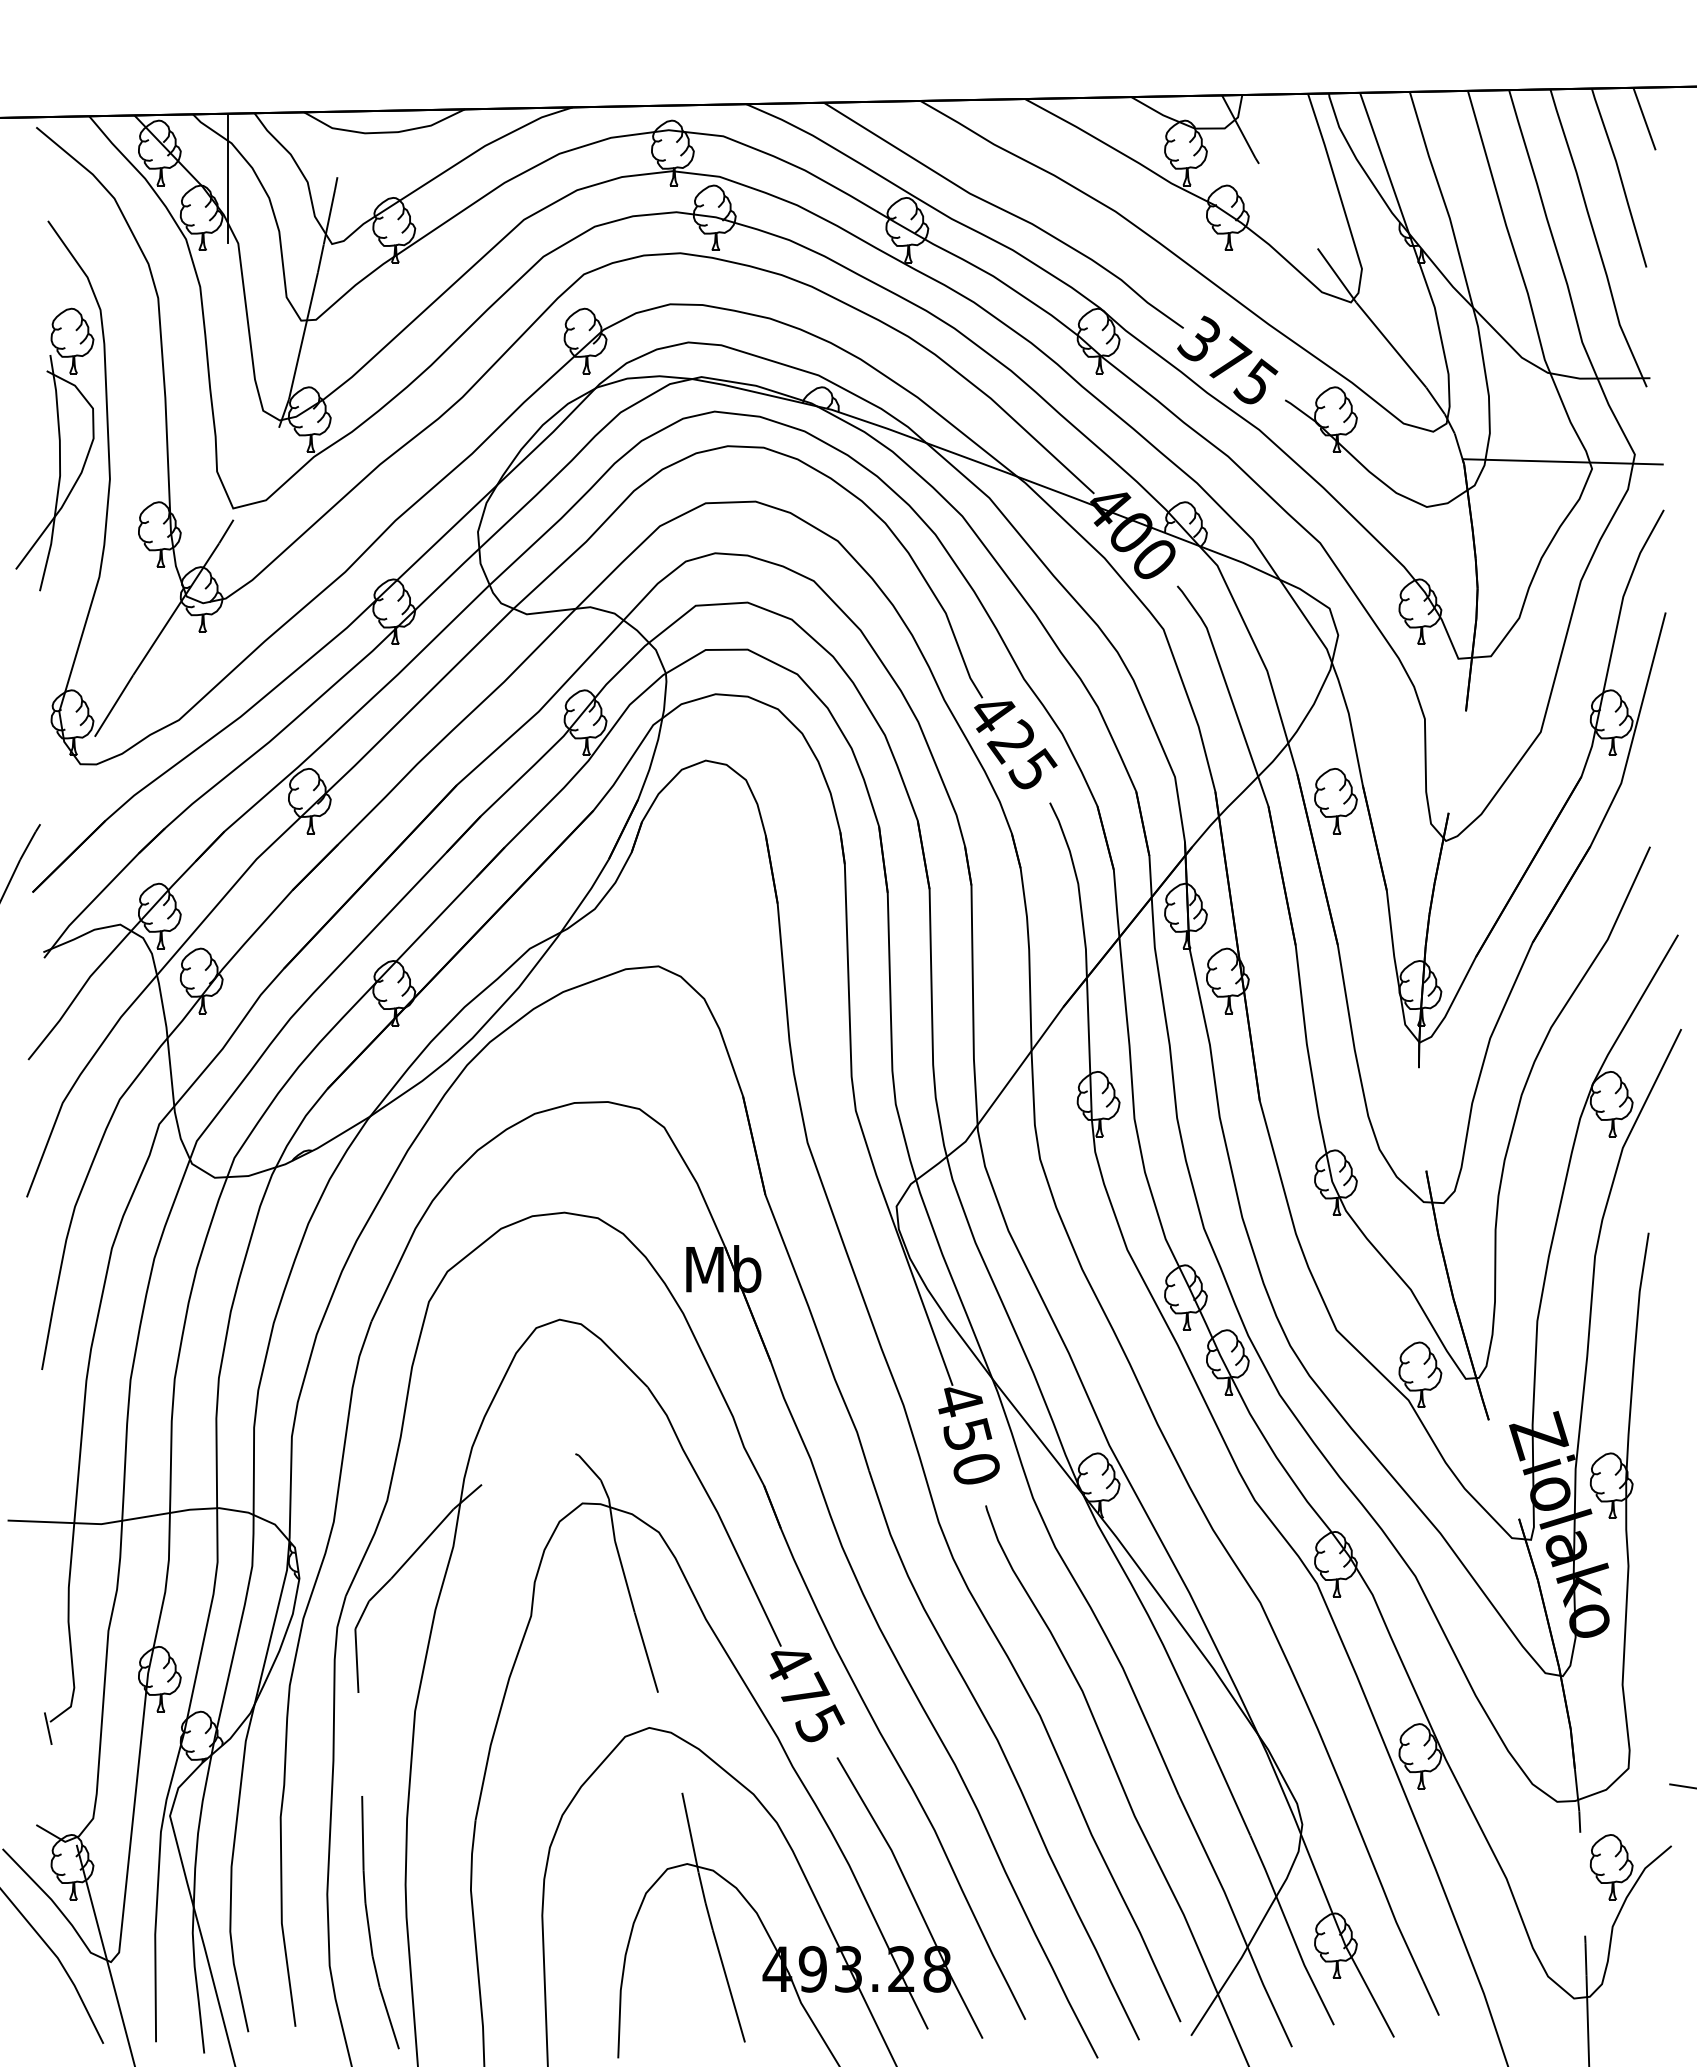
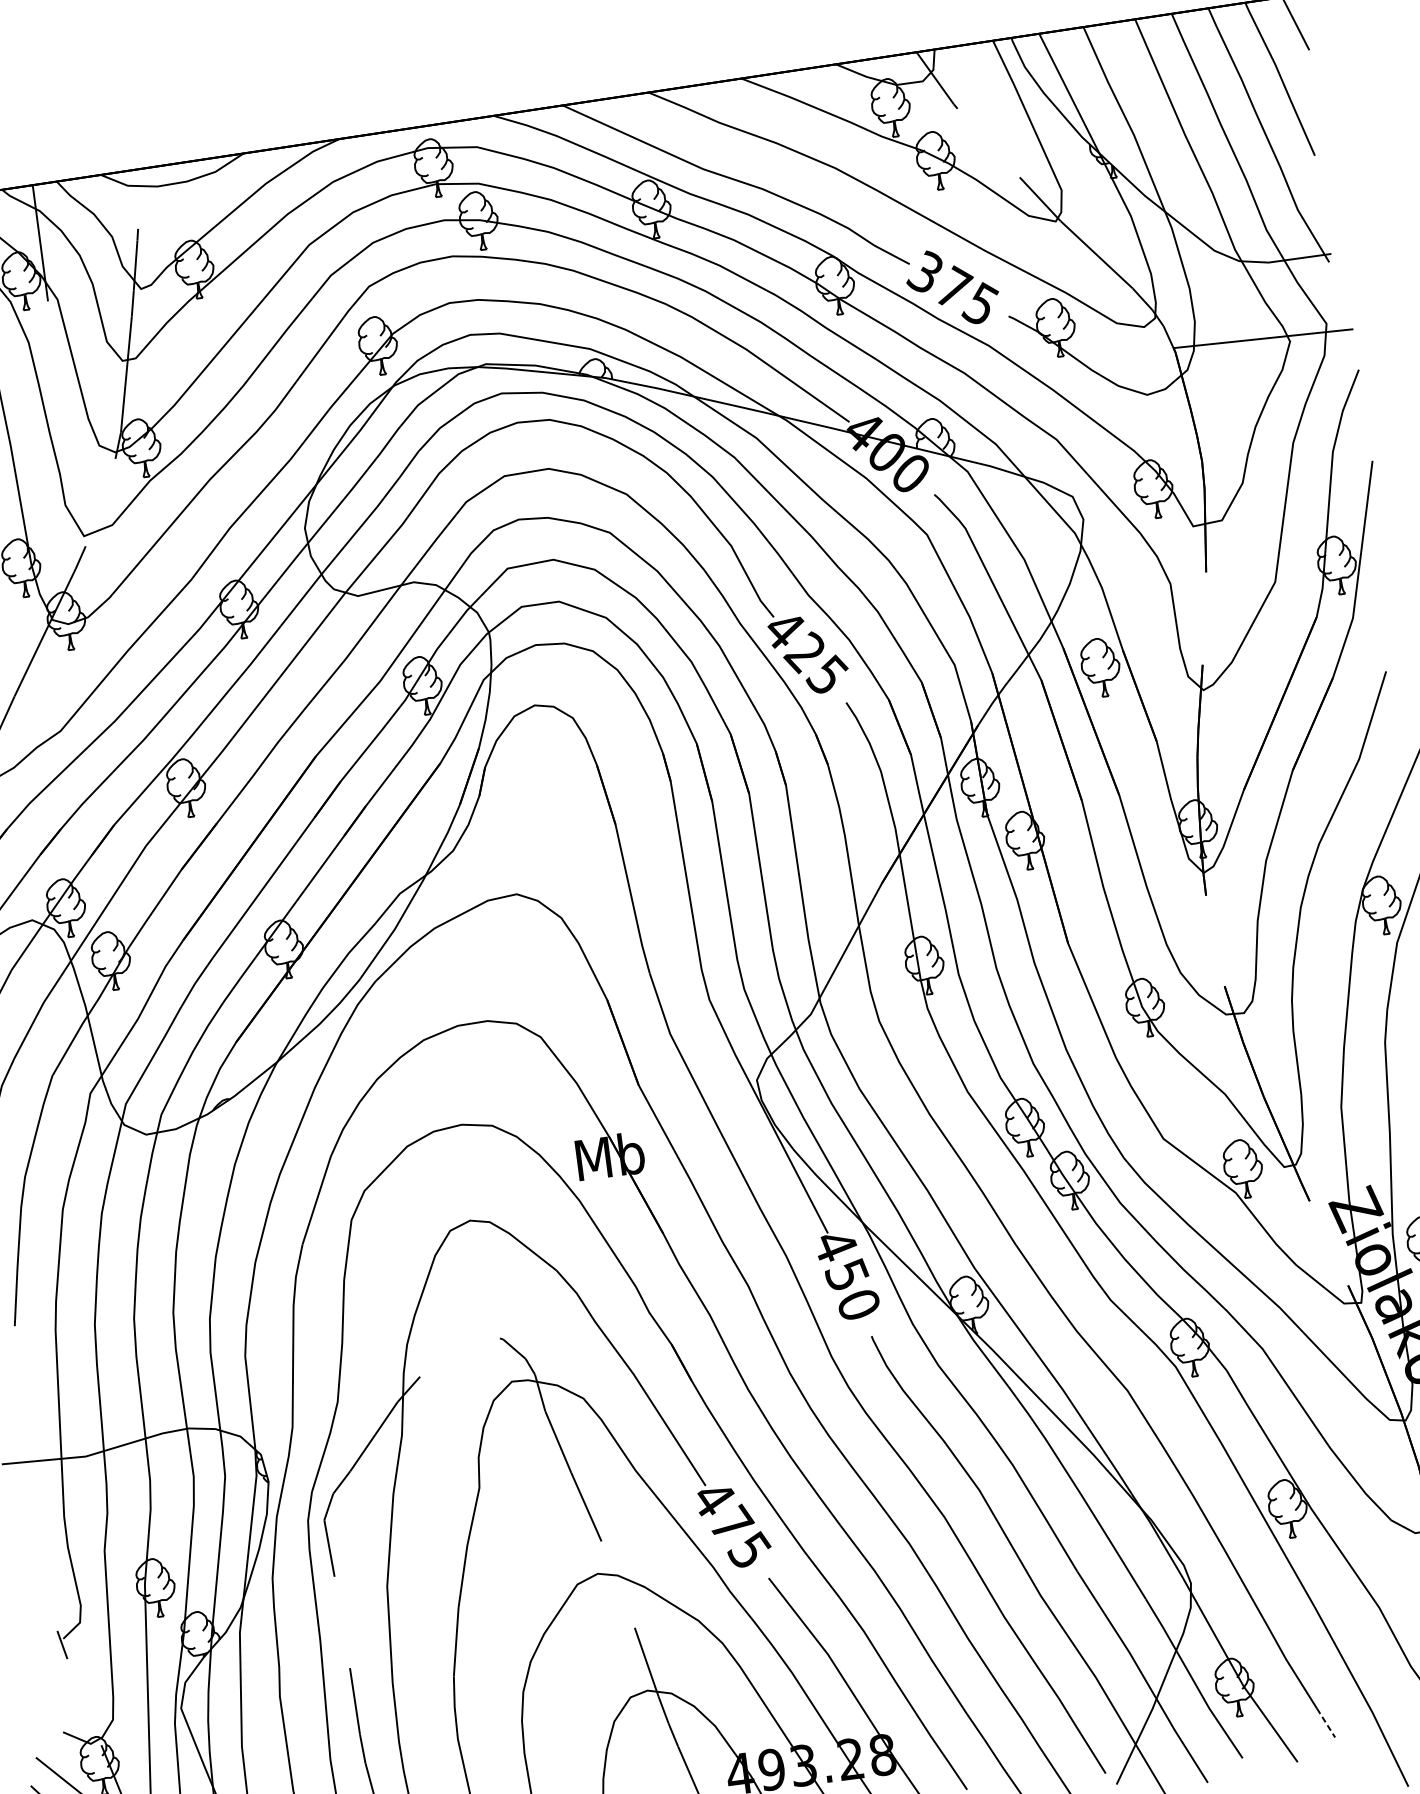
line: (1431, 1998) -> (1326, 1723), solid -> dashed

